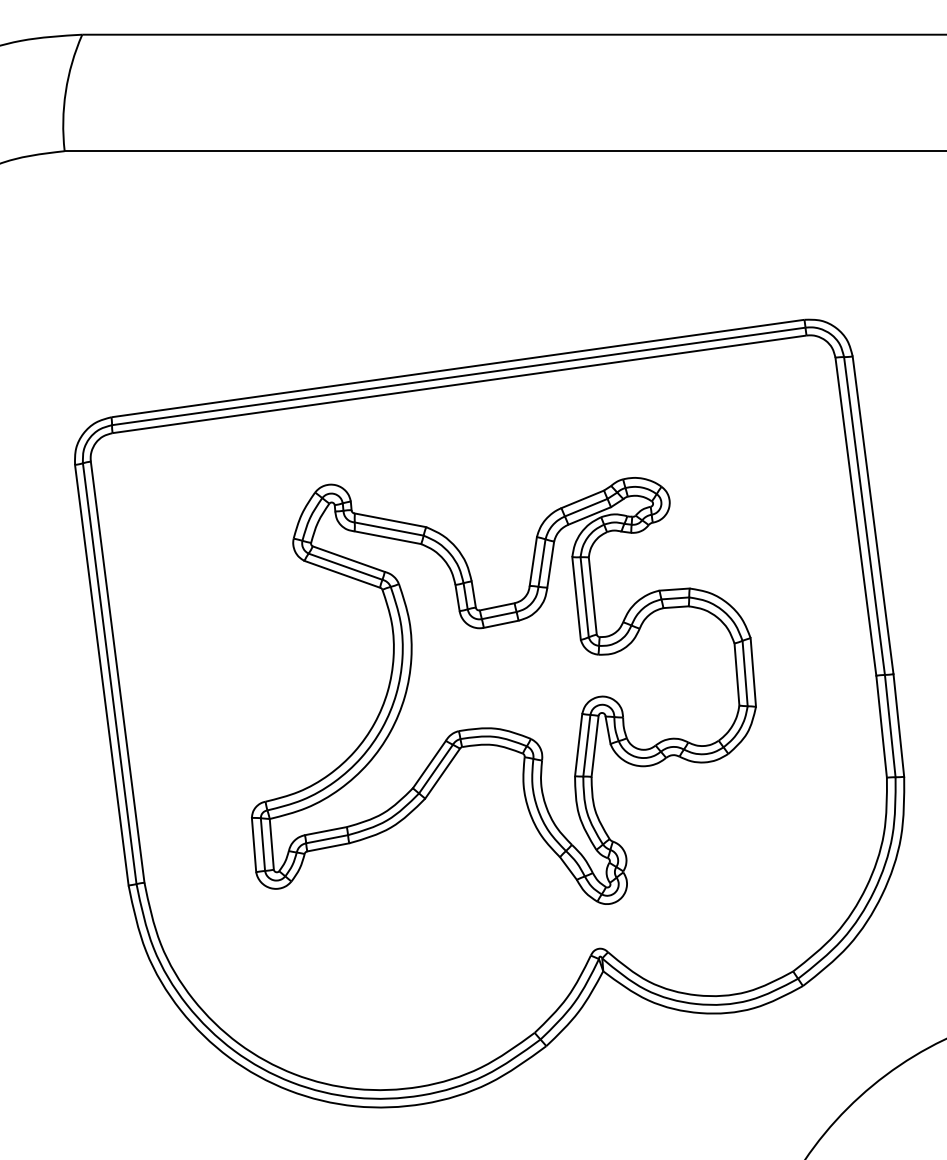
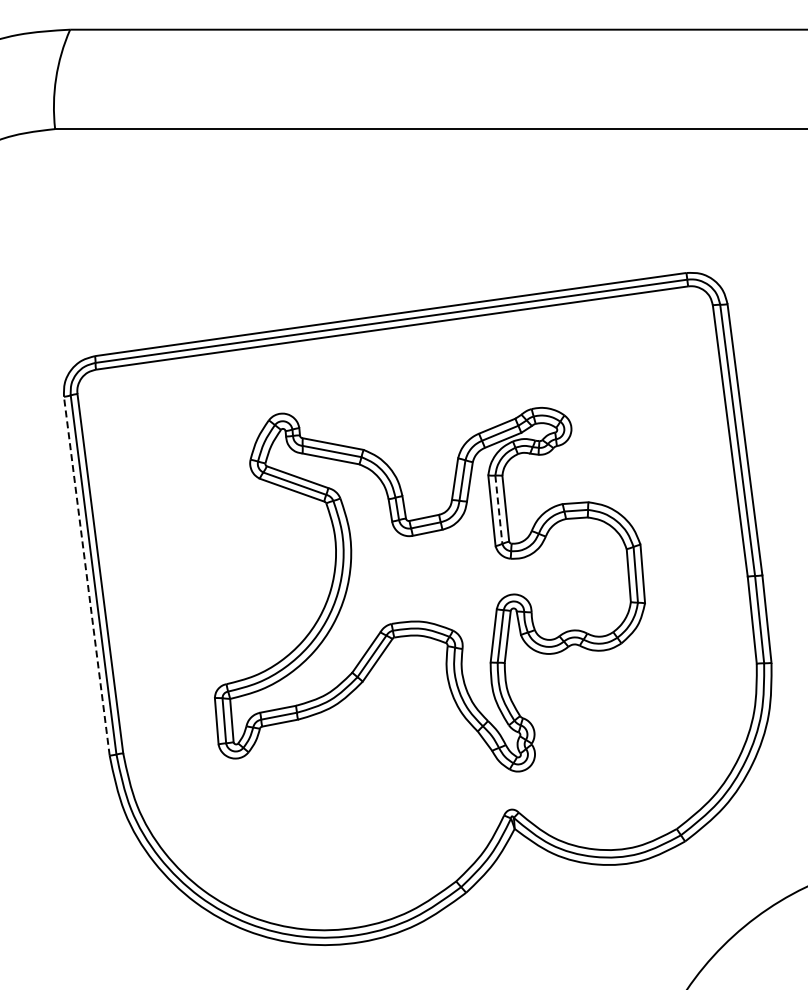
line: (584, 598) -> (498, 510), solid -> dashed
line: (101, 675) -> (86, 576), solid -> dashed

